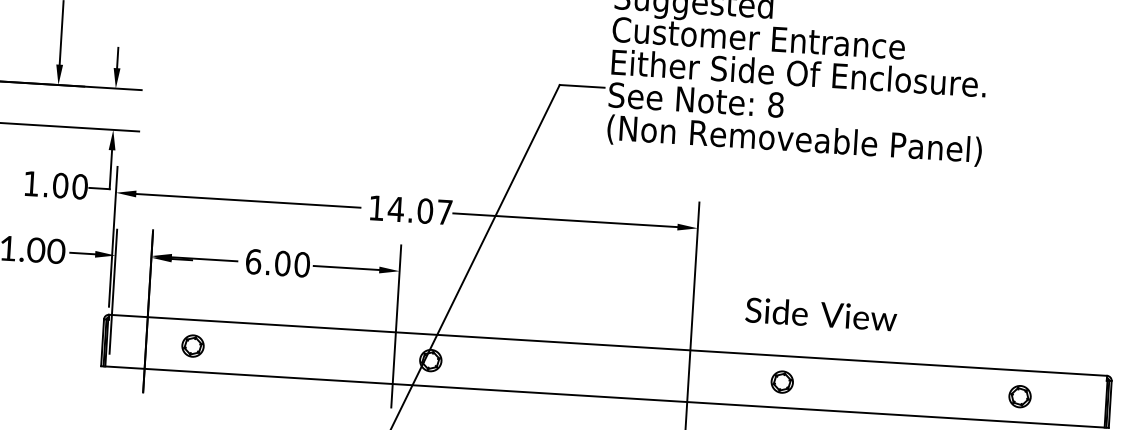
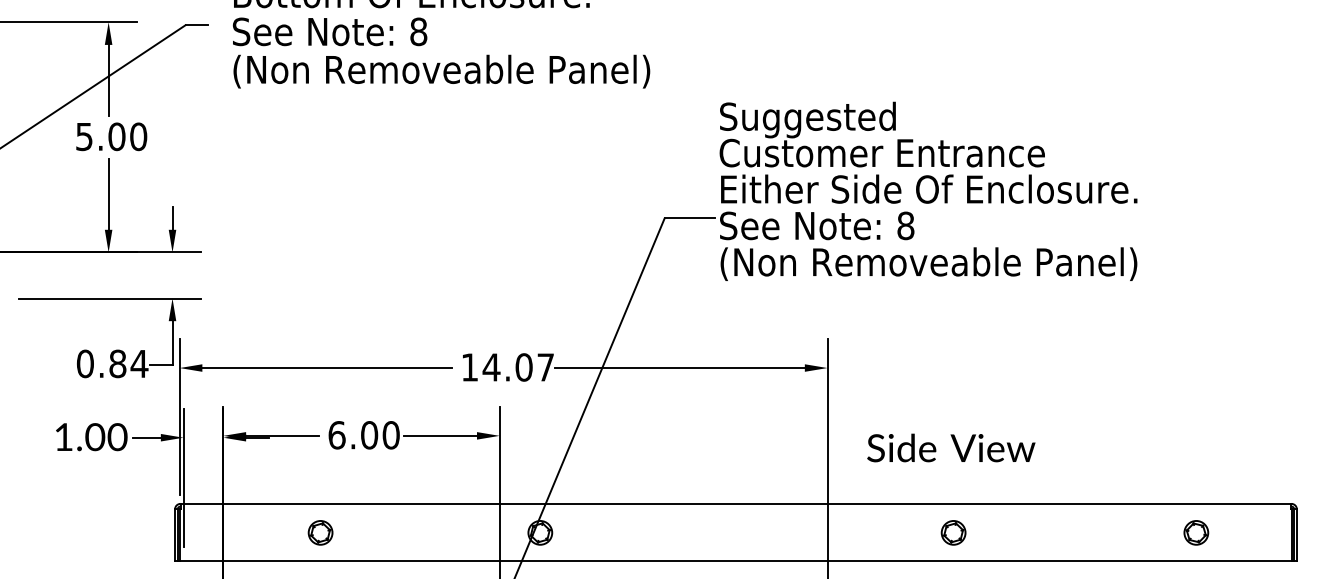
text: (55, 184) -> (112, 363), 1.00 -> 0.84
text: (821, 313) -> (951, 447), moved
part: (192, 345) -> (320, 532), moved
part: (782, 381) -> (953, 532), moved

